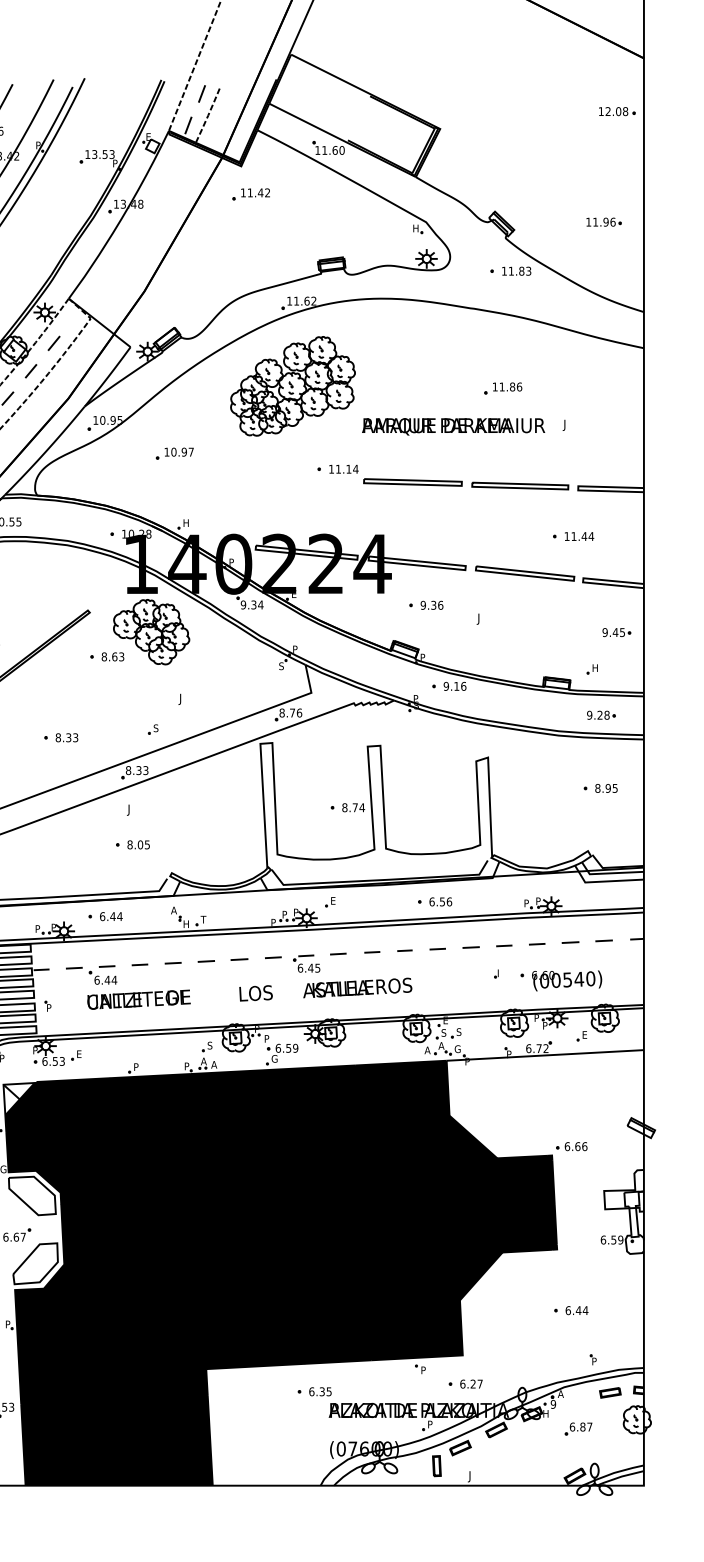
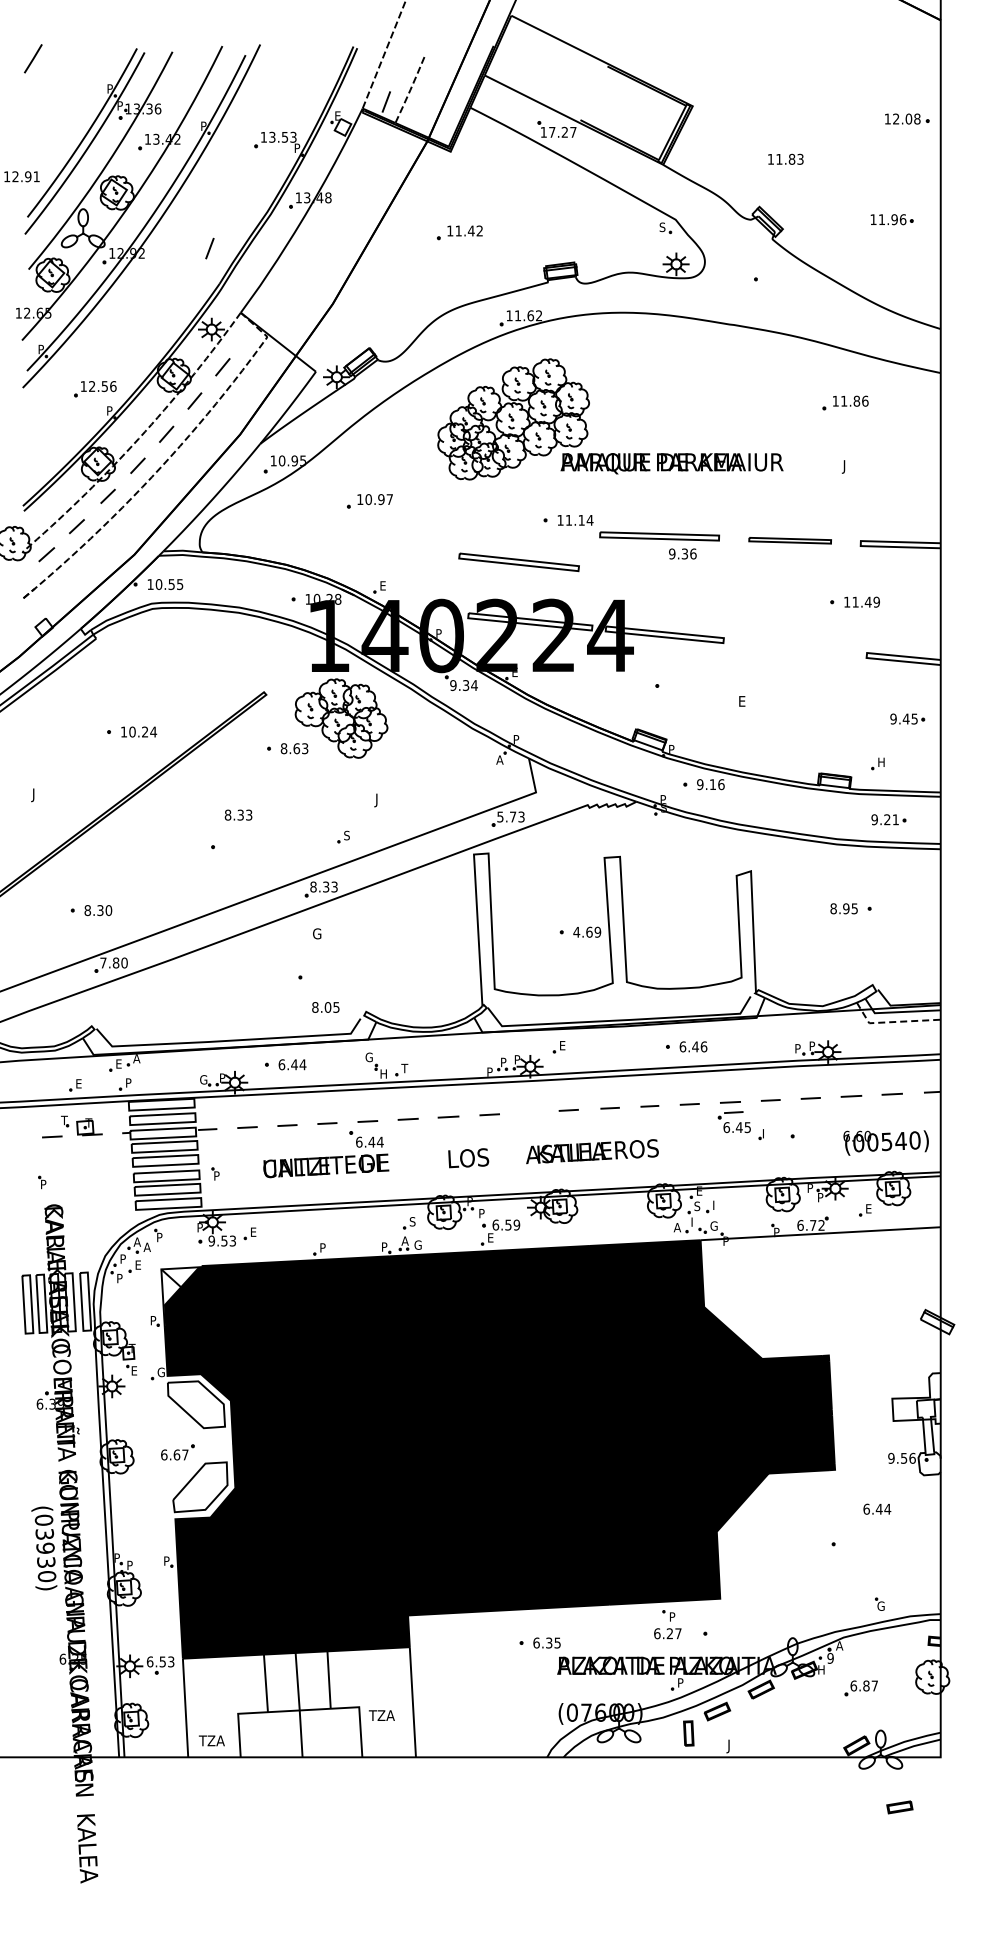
line: (201, 93) -> (209, 248), moved
part: (617, 111) -> (907, 118), moved
text: (333, 149) -> (562, 131), 11.60 -> 17.27
part: (250, 194) -> (459, 232), moved
text: (415, 228) -> (662, 227), H -> S
text: (516, 270) -> (785, 158), moved
part: (503, 388) -> (845, 402), moved
text: (453, 426) -> (671, 463), moved
part: (519, 485) -> (789, 540), size x0.7
text: (186, 522) -> (383, 585), H -> E
text: (591, 535) -> (876, 601), 11.44 -> 11.49
part: (524, 573) -> (518, 562), moved
text: (431, 604) -> (682, 553), moved
text: (480, 618) -> (741, 702), J -> E
text: (281, 665) -> (499, 759), S -> A
text: (290, 712) -> (510, 816), 8.76 -> 5.73
text: (606, 715) -> (895, 819), 9.28 -> 9.21
text: (66, 737) -> (238, 814), moved
text: (605, 788) -> (843, 908), moved
text: (353, 807) -> (587, 931), 8.74 -> 4.69
text: (131, 810) -> (316, 935), J -> G
text: (138, 844) -> (325, 1007), moved
line: (604, 881) -> (892, 1022), solid -> dashed
text: (442, 901) -> (695, 1046), 6.56 -> 6.46
text: (173, 910) -> (368, 1057), A -> G
text: (38, 928) -> (203, 1079), P -> G
part: (306, 964) -> (733, 1122), moved
part: (103, 978) -> (366, 1139), moved
text: (566, 980) -> (885, 1142), moved
text: (458, 1032) -> (715, 1205), S -> I
text: (440, 1045) -> (693, 1221), A -> I
text: (273, 1058) -> (490, 1237), G -> E
text: (44, 1061) -> (211, 1240), 6.53 -> 9.53
text: (214, 1064) -> (417, 1244), A -> G
part: (572, 1146) -> (853, 1344), removed
text: (611, 1239) -> (901, 1457), 6.59 -> 9.56
text: (577, 1309) -> (877, 1508), moved
text: (594, 1360) -> (880, 1605), P -> G
text: (471, 1383) -> (667, 1633), moved
part: (610, 1392) -> (899, 1807), moved
fill: (116, 1440) -> (298, 1702), removed

